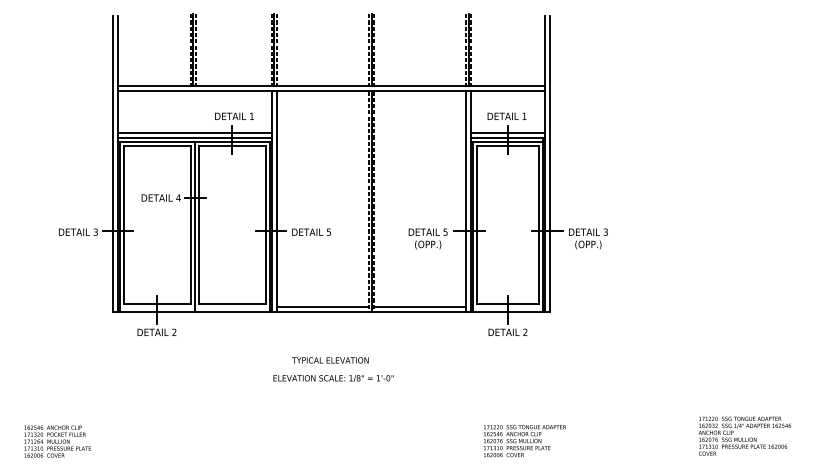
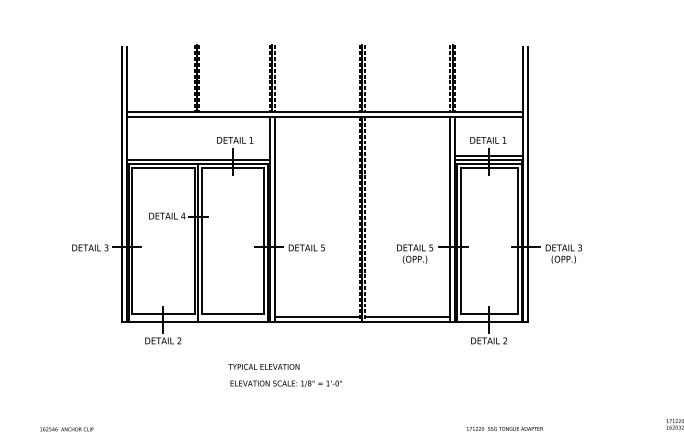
line: (194, 132) -> (198, 155), removed
text: (330, 360) -> (264, 366), moved
text: (333, 378) -> (286, 383), moved

